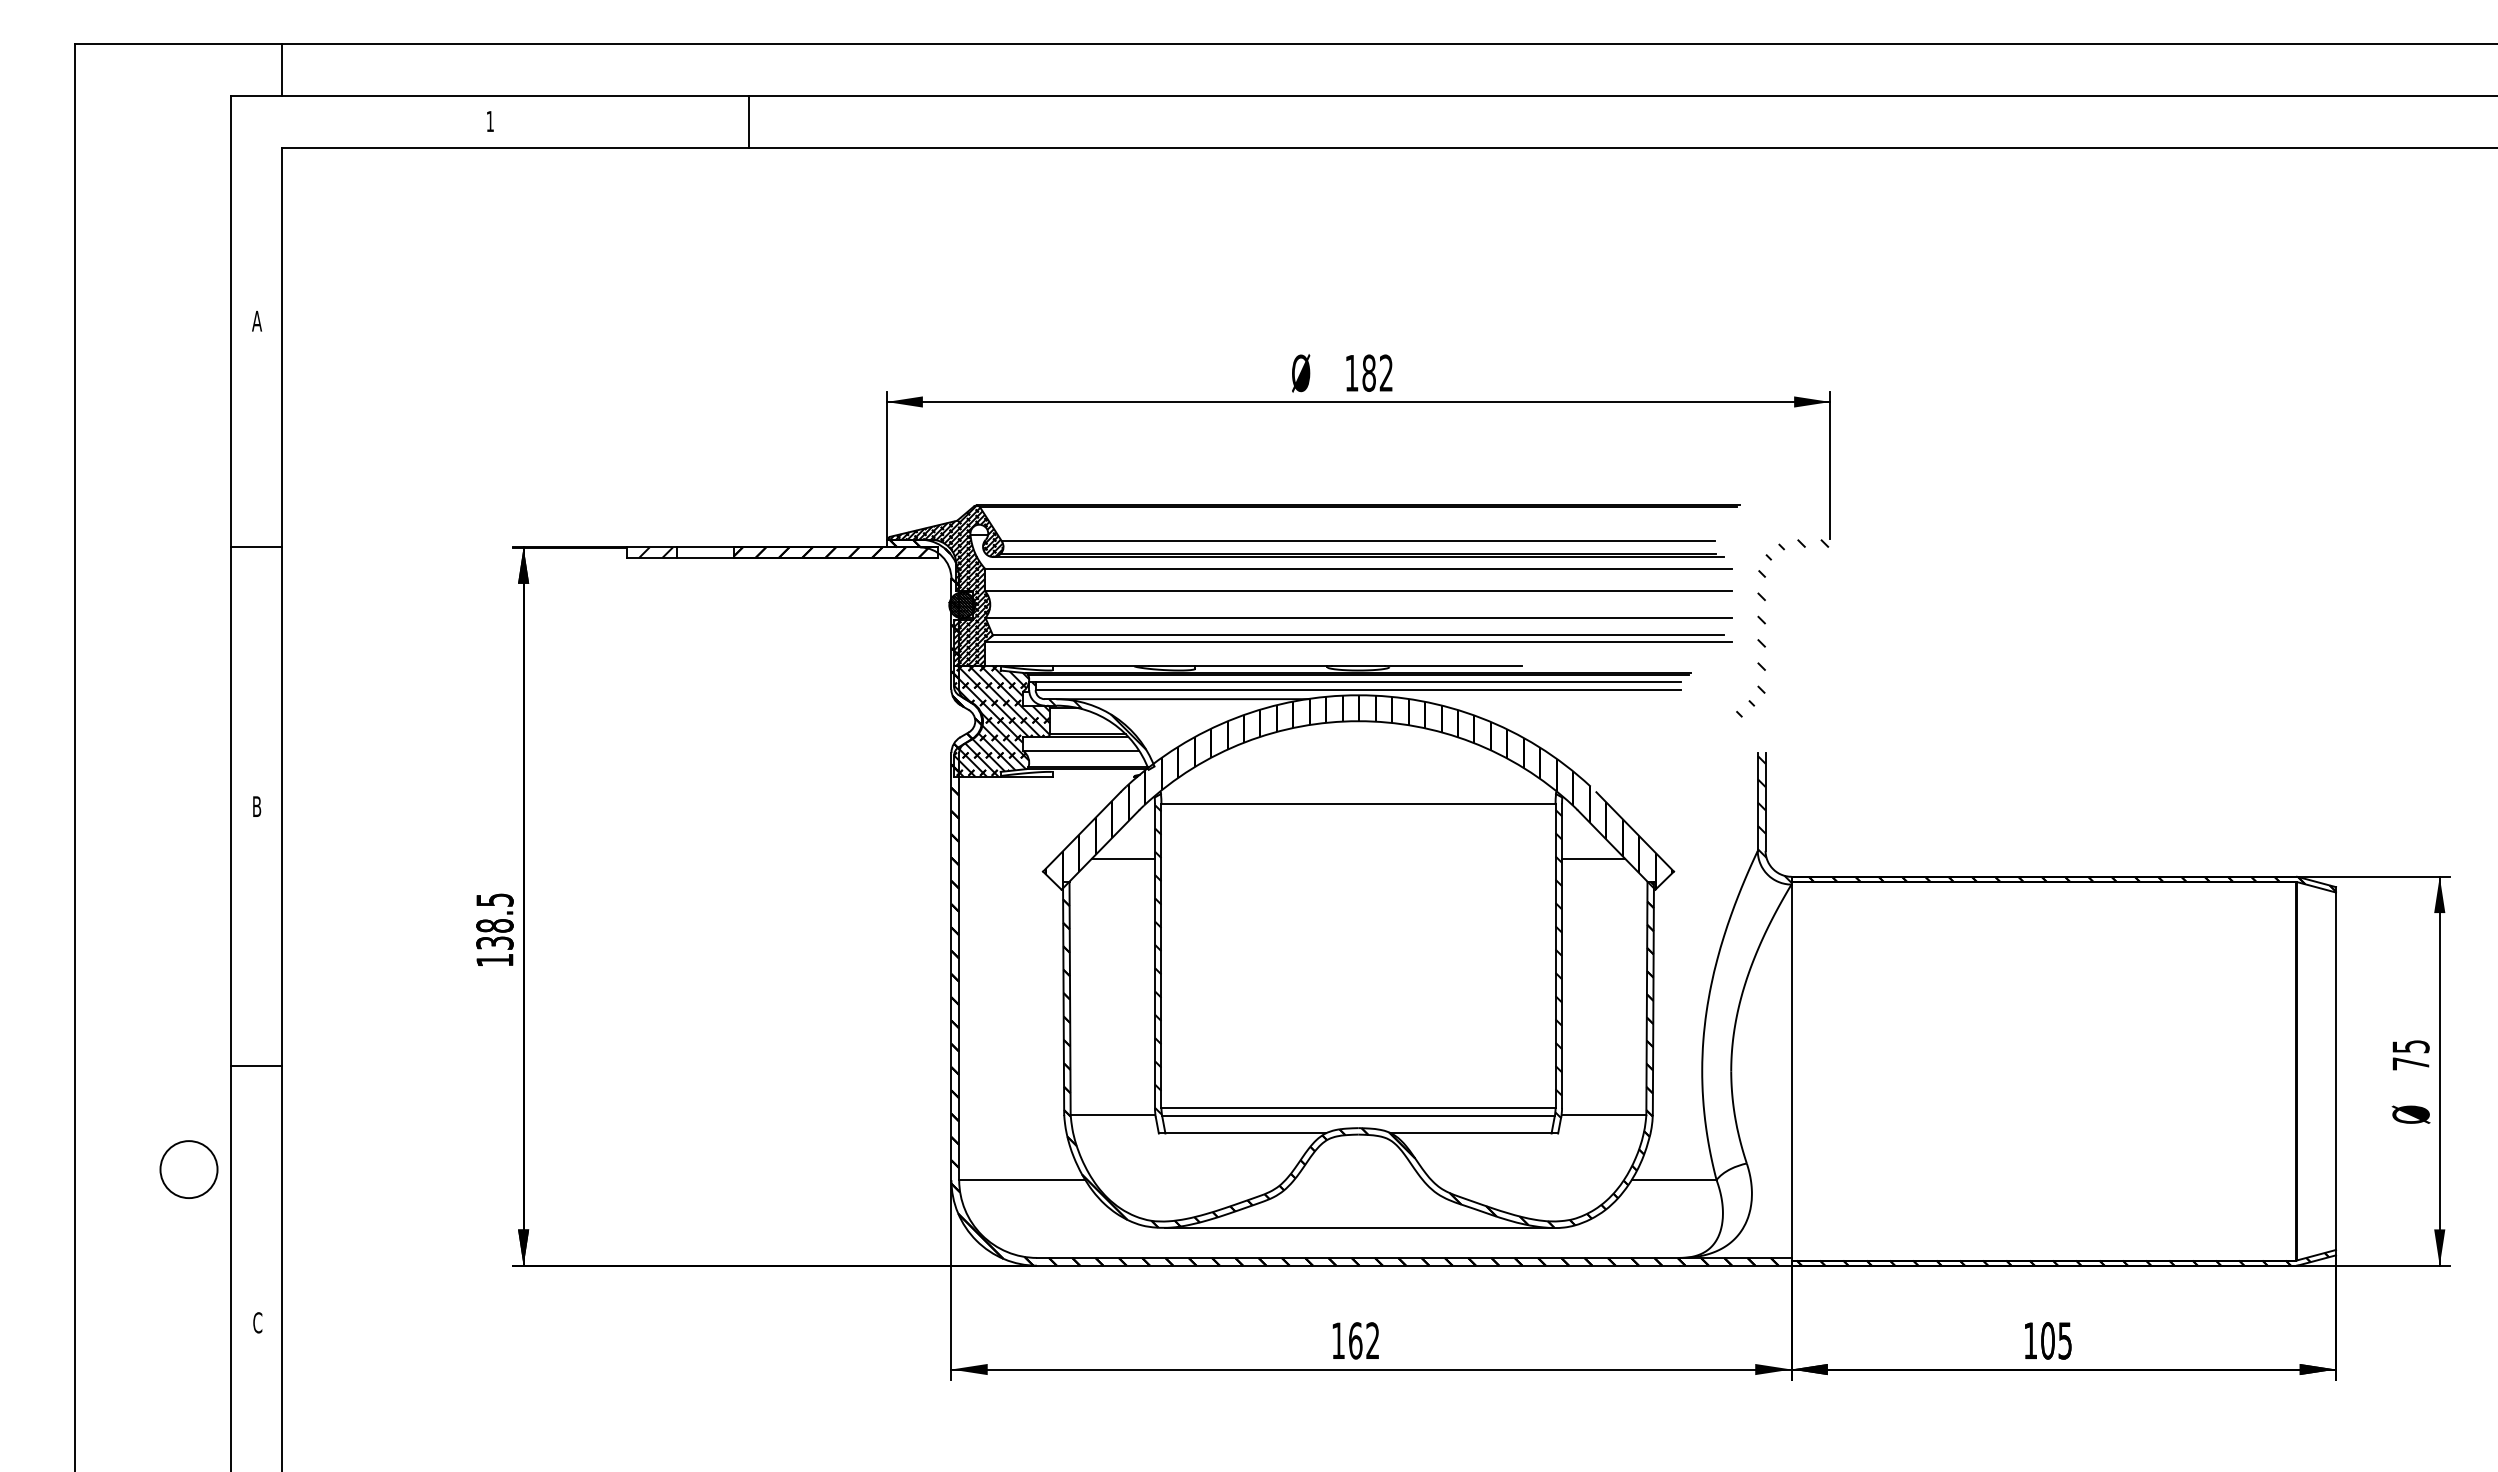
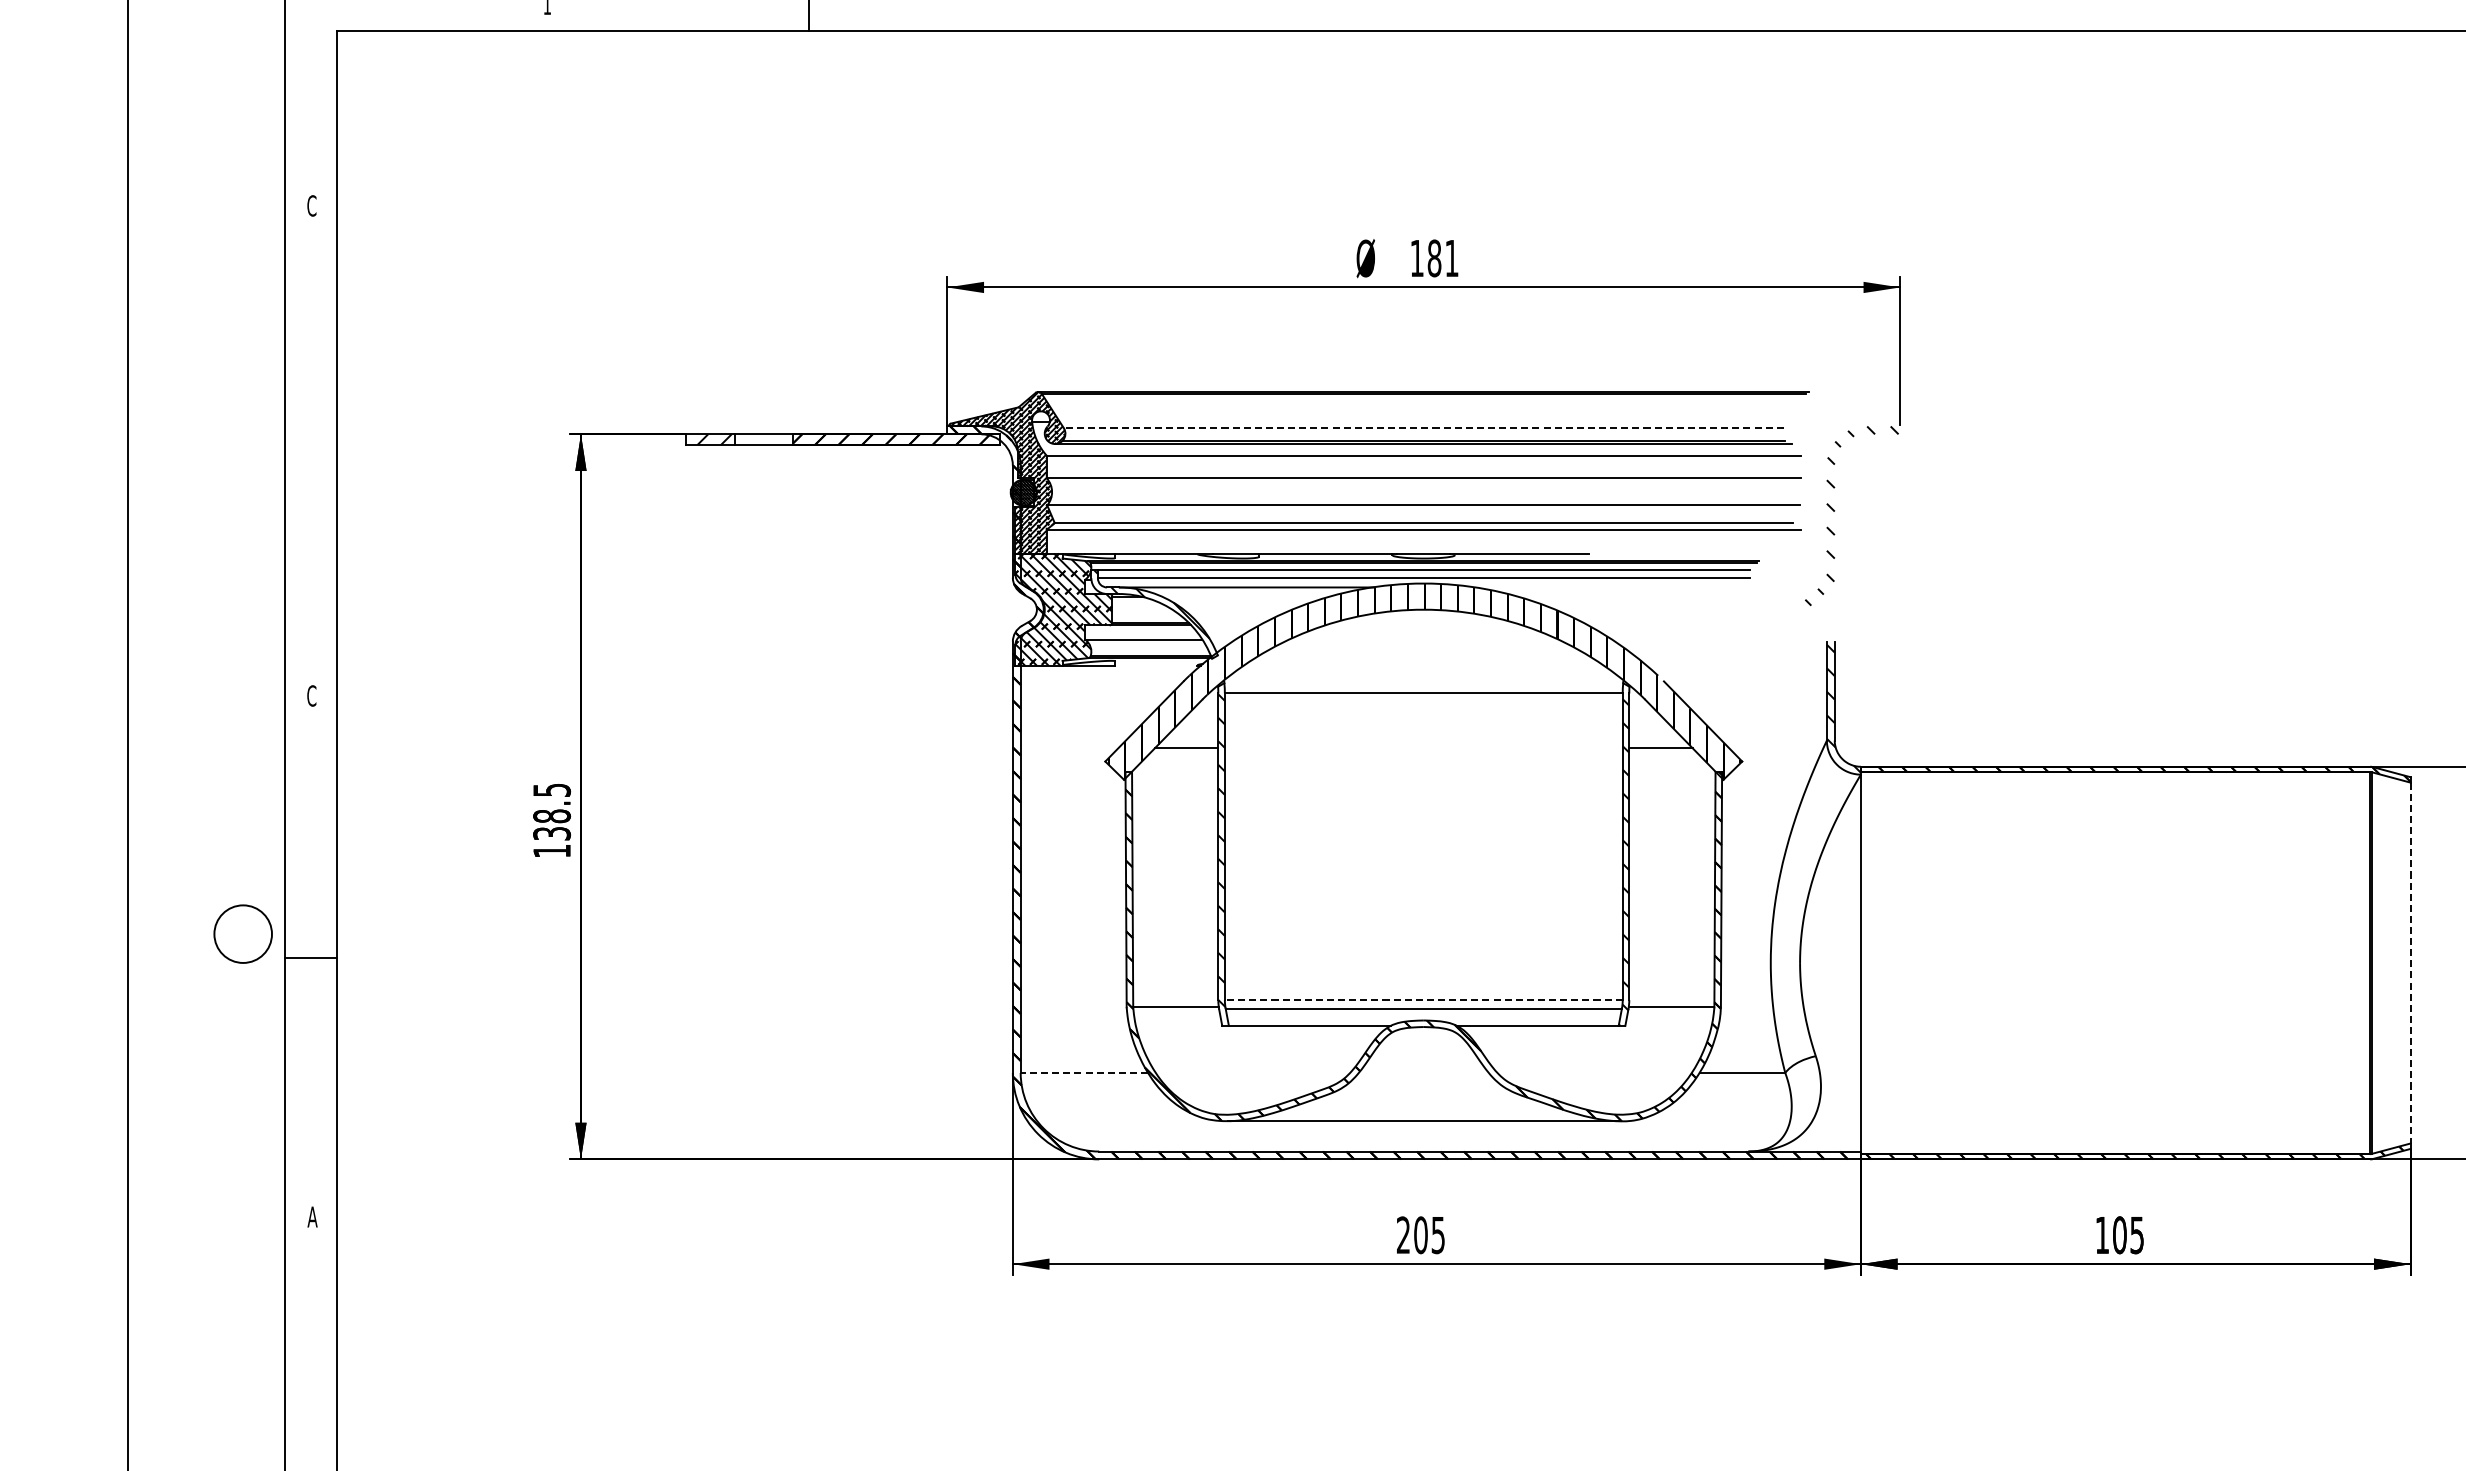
text: (257, 320) -> (312, 205), A -> C
text: (1385, 372) -> (1451, 257), 182 -> 181
line: (1358, 541) -> (1423, 428), solid -> dashed
line: (256, 547) -> (311, 434), removed
text: (256, 806) -> (311, 695), B -> C
line: (2336, 1071) -> (2411, 963), solid -> dashed
line: (1358, 1107) -> (1423, 999), solid -> dashed
circle: (188, 1169) -> (242, 934), moved
line: (1021, 1180) -> (1083, 1073), solid -> dashed
text: (257, 1322) -> (312, 1216), C -> A
text: (1355, 1340) -> (1420, 1234), 162 -> 205

